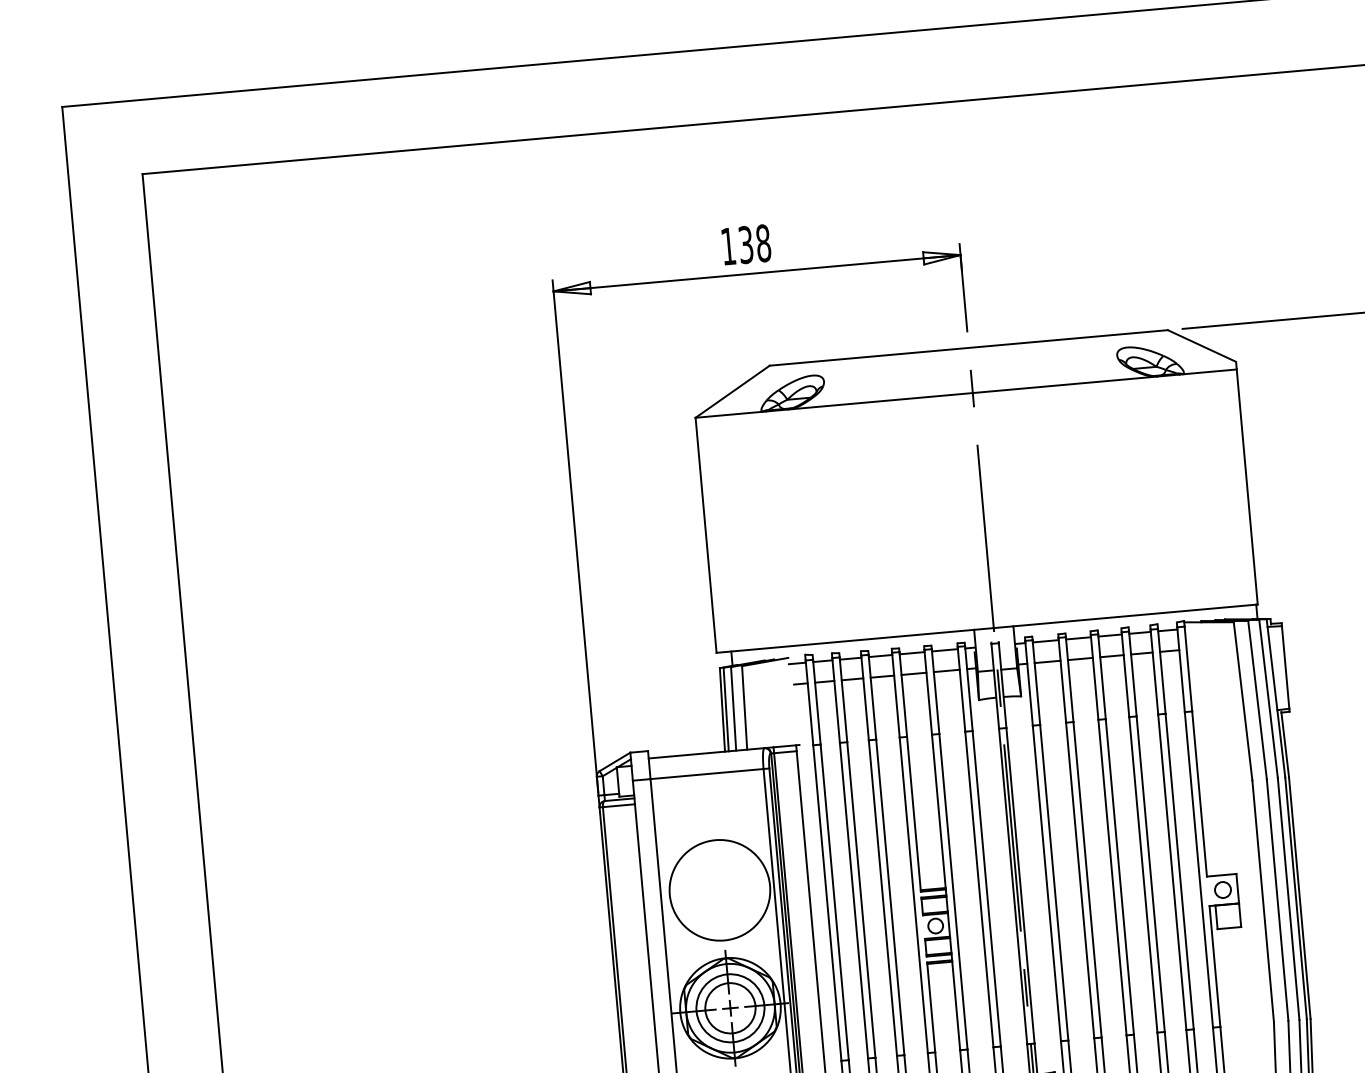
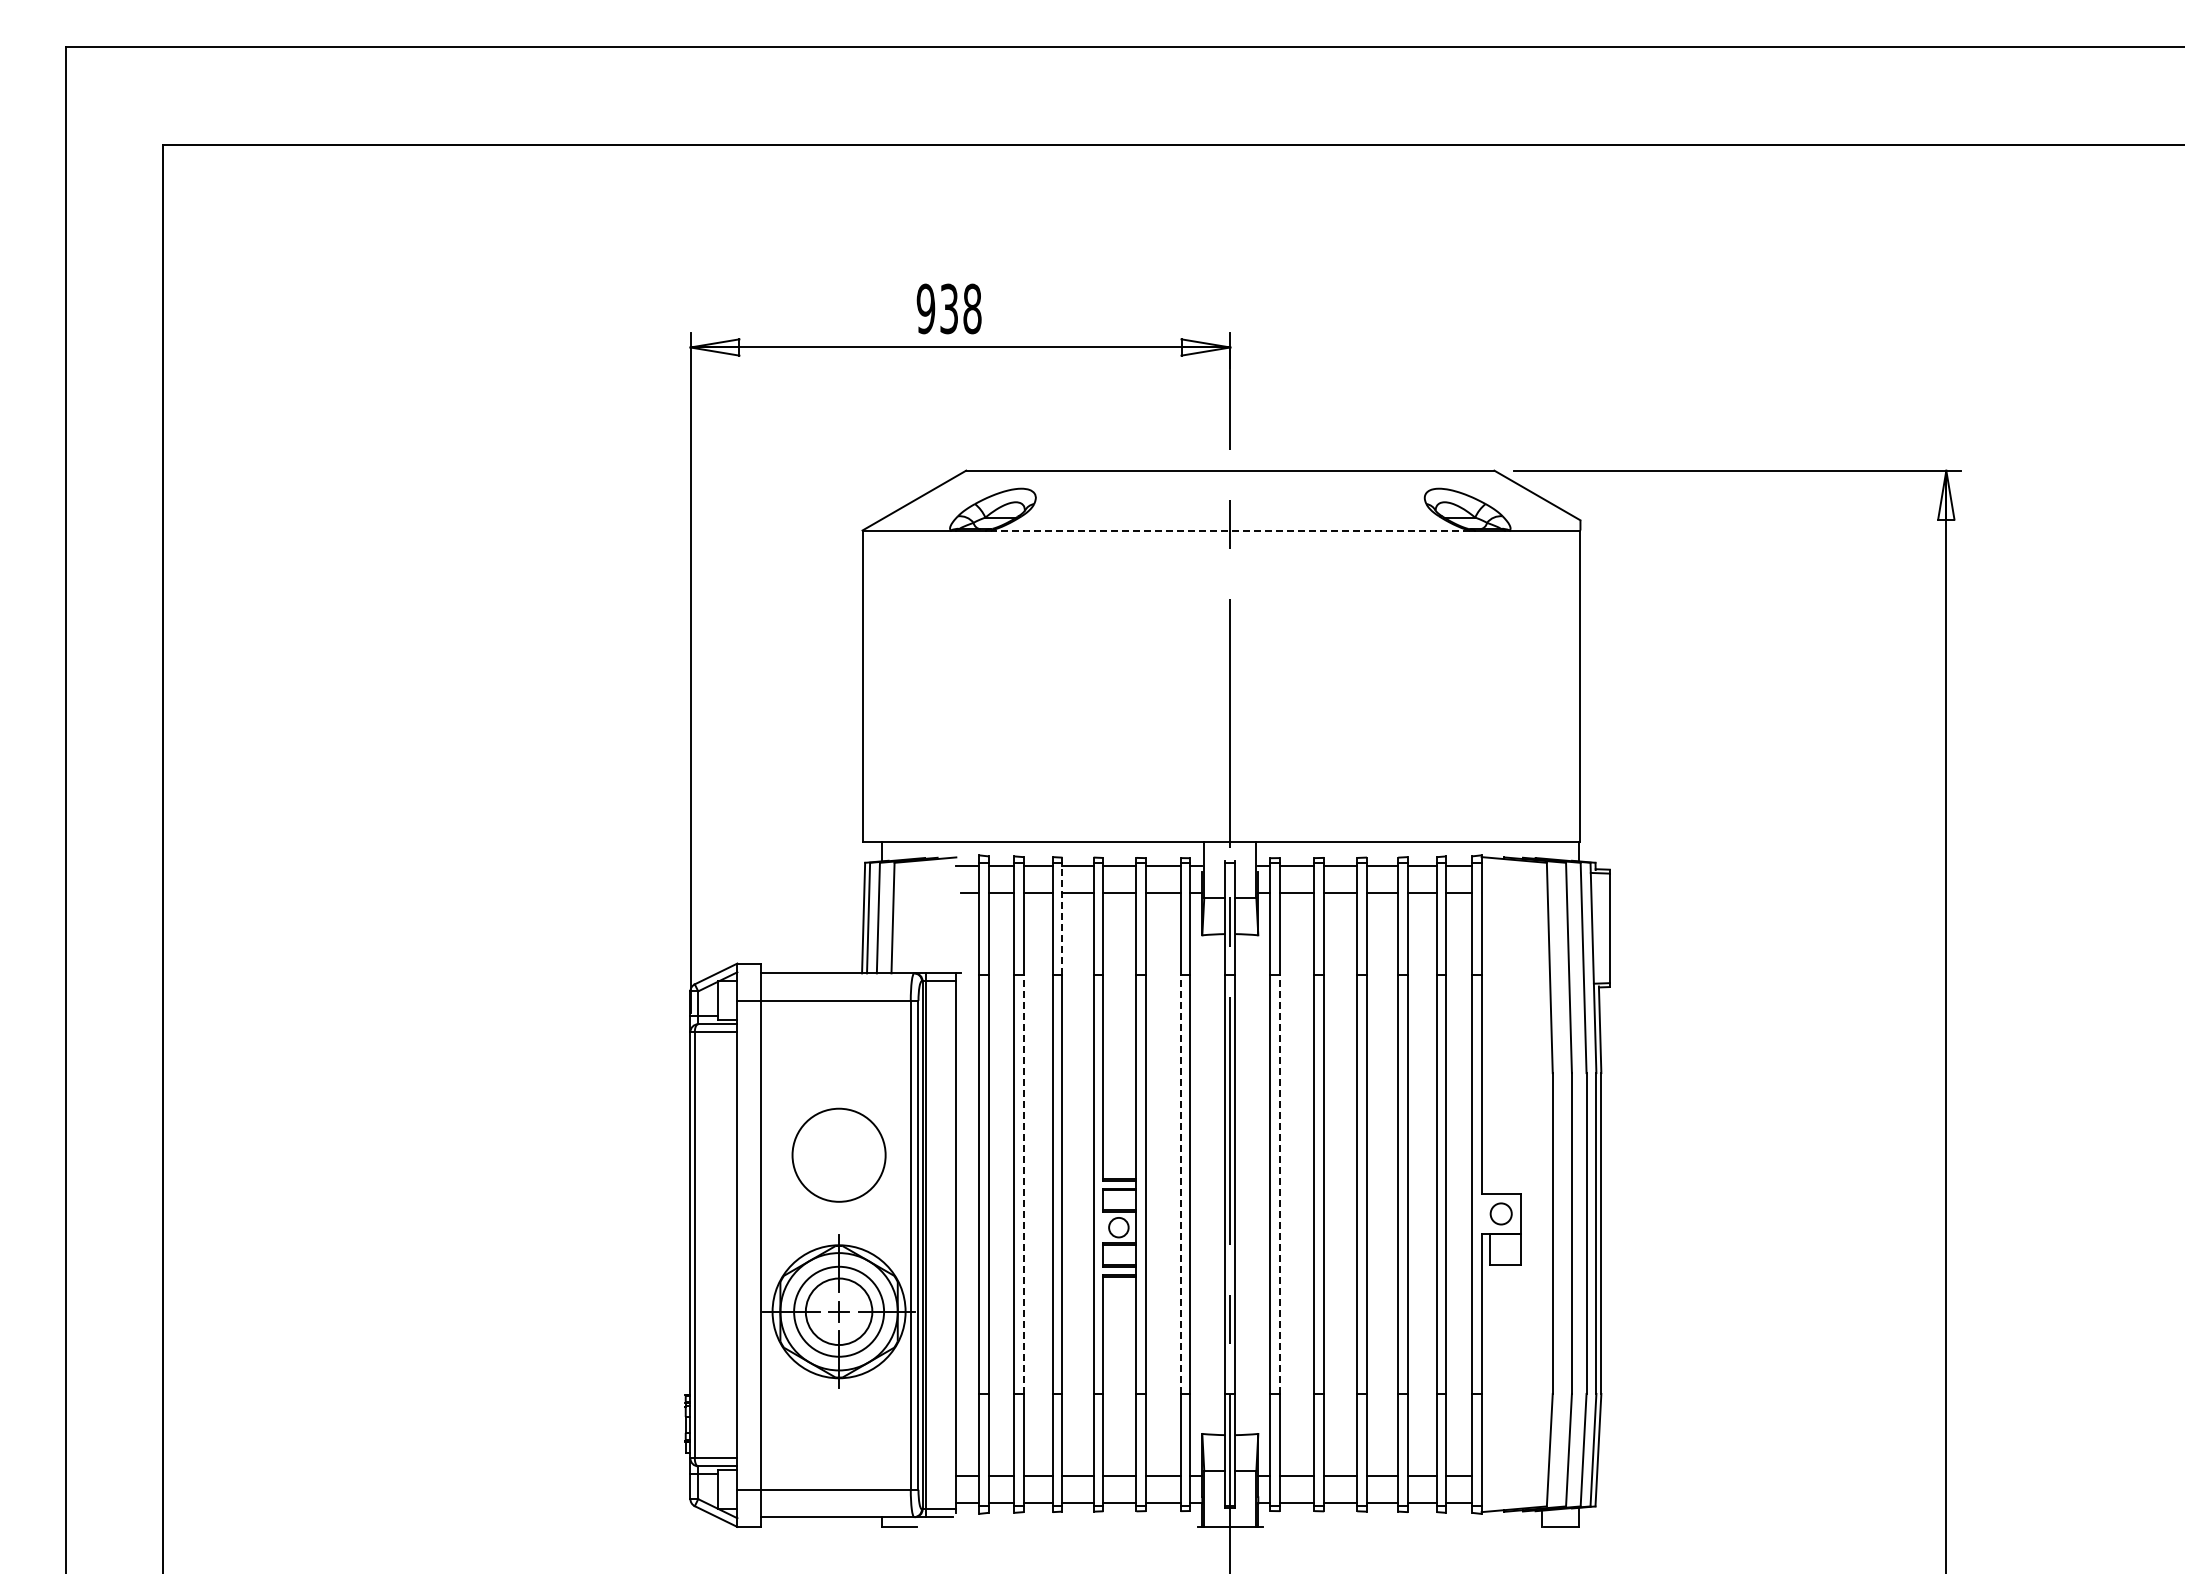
text: (728, 246) -> (925, 308), 138 -> 938
line: (972, 393) -> (1229, 530), solid -> dashed
line: (872, 696) -> (1062, 918), solid -> dashed
line: (1054, 882) -> (1280, 1184), solid -> dashed
circle: (719, 889) -> (838, 1154), size x0.7
line: (979, 889) -> (1180, 1184), solid -> dashed
line: (861, 899) -> (1024, 1184), solid -> dashed

